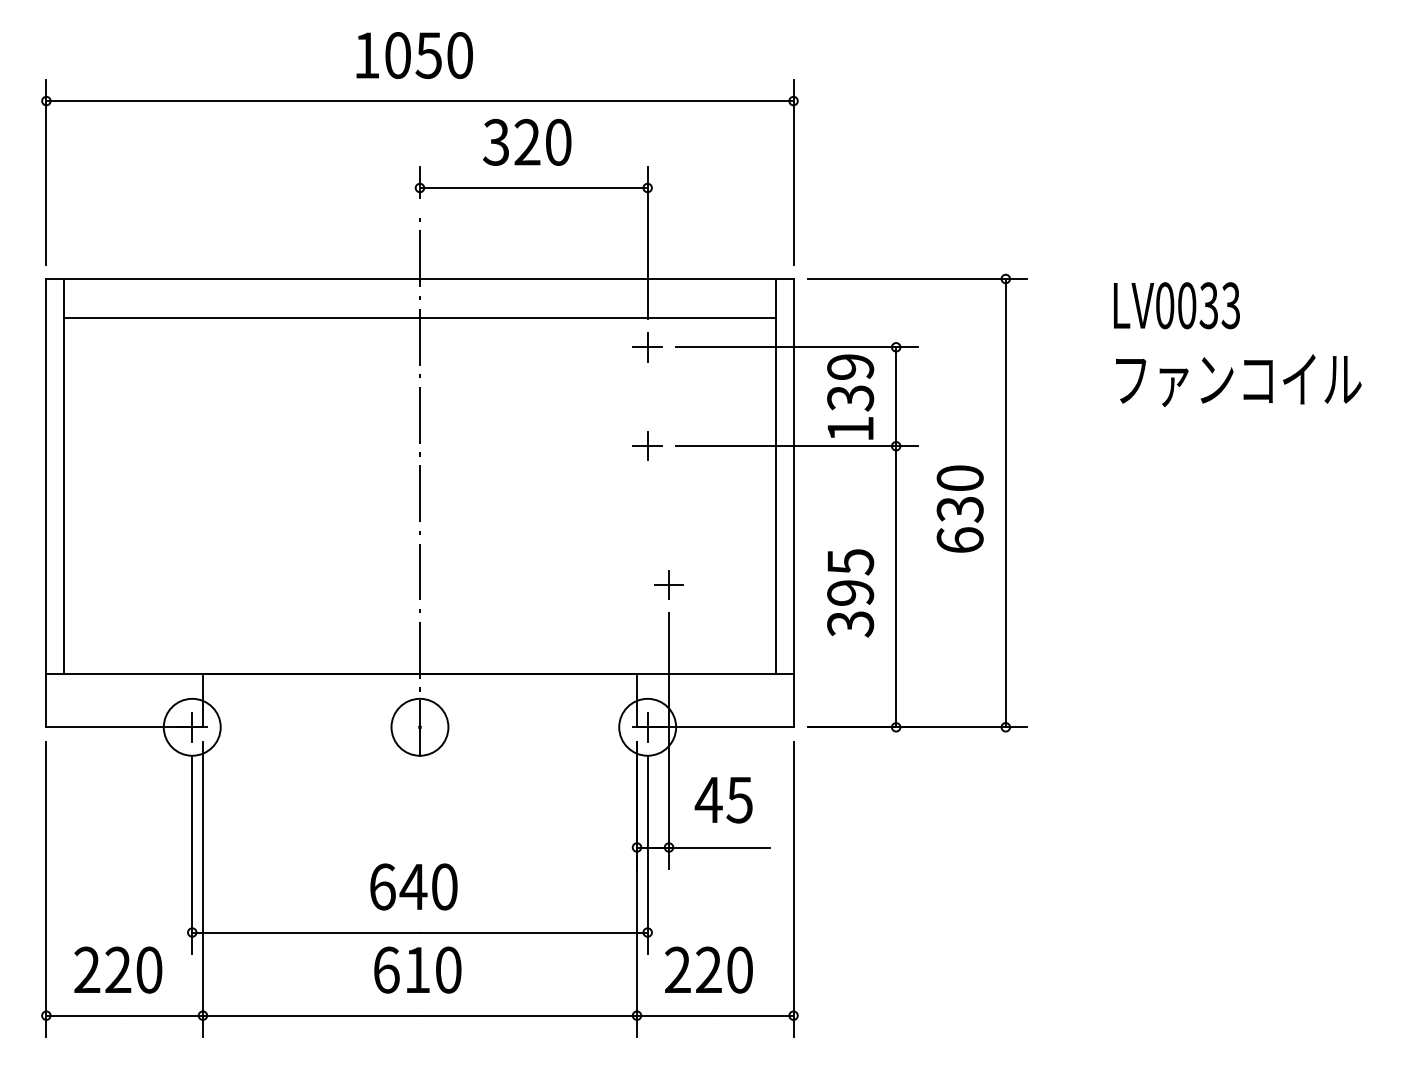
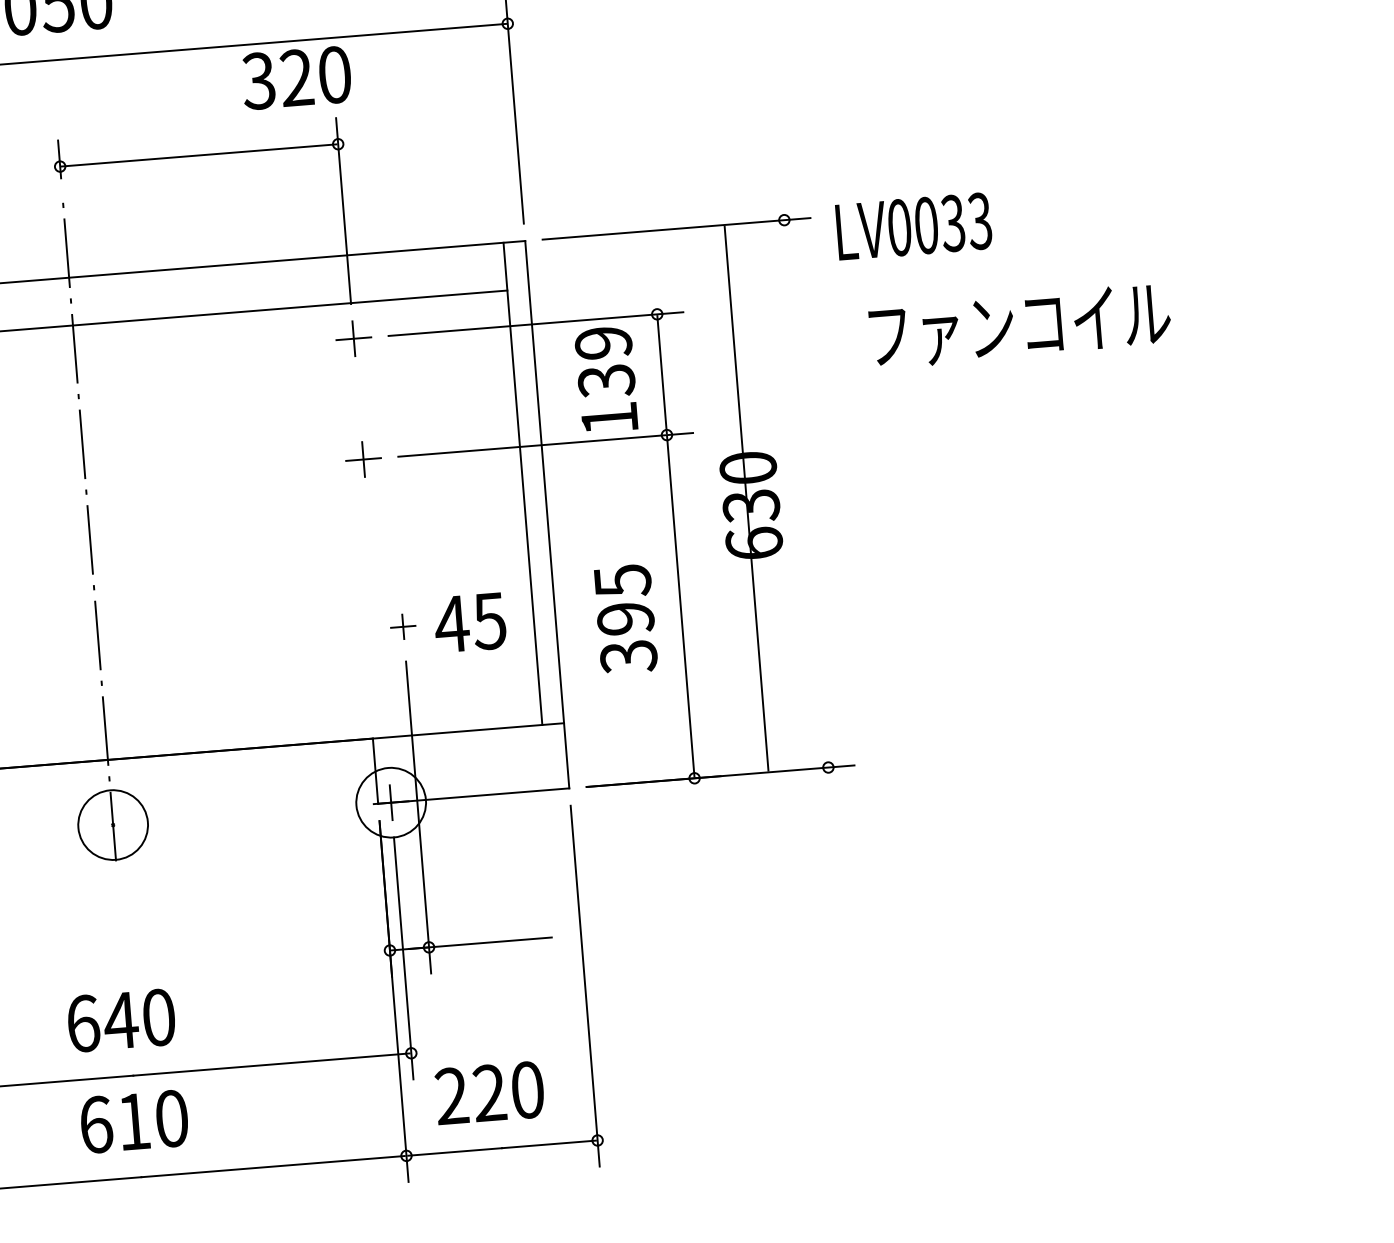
text: (527, 142) -> (297, 78), moved
text: (1176, 305) -> (913, 226), moved
text: (1238, 380) -> (1019, 325), moved
line: (1005, 502) -> (746, 497), moved
part: (668, 584) -> (402, 626), size x0.7
text: (723, 800) -> (469, 623), moved

